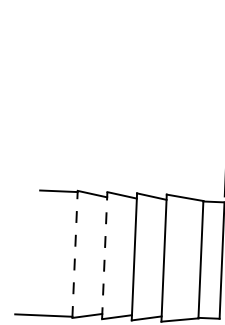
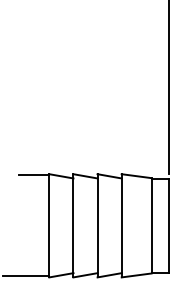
line: (75, 254) -> (49, 225), dashed -> solid
line: (104, 255) -> (73, 225), dashed -> solid

